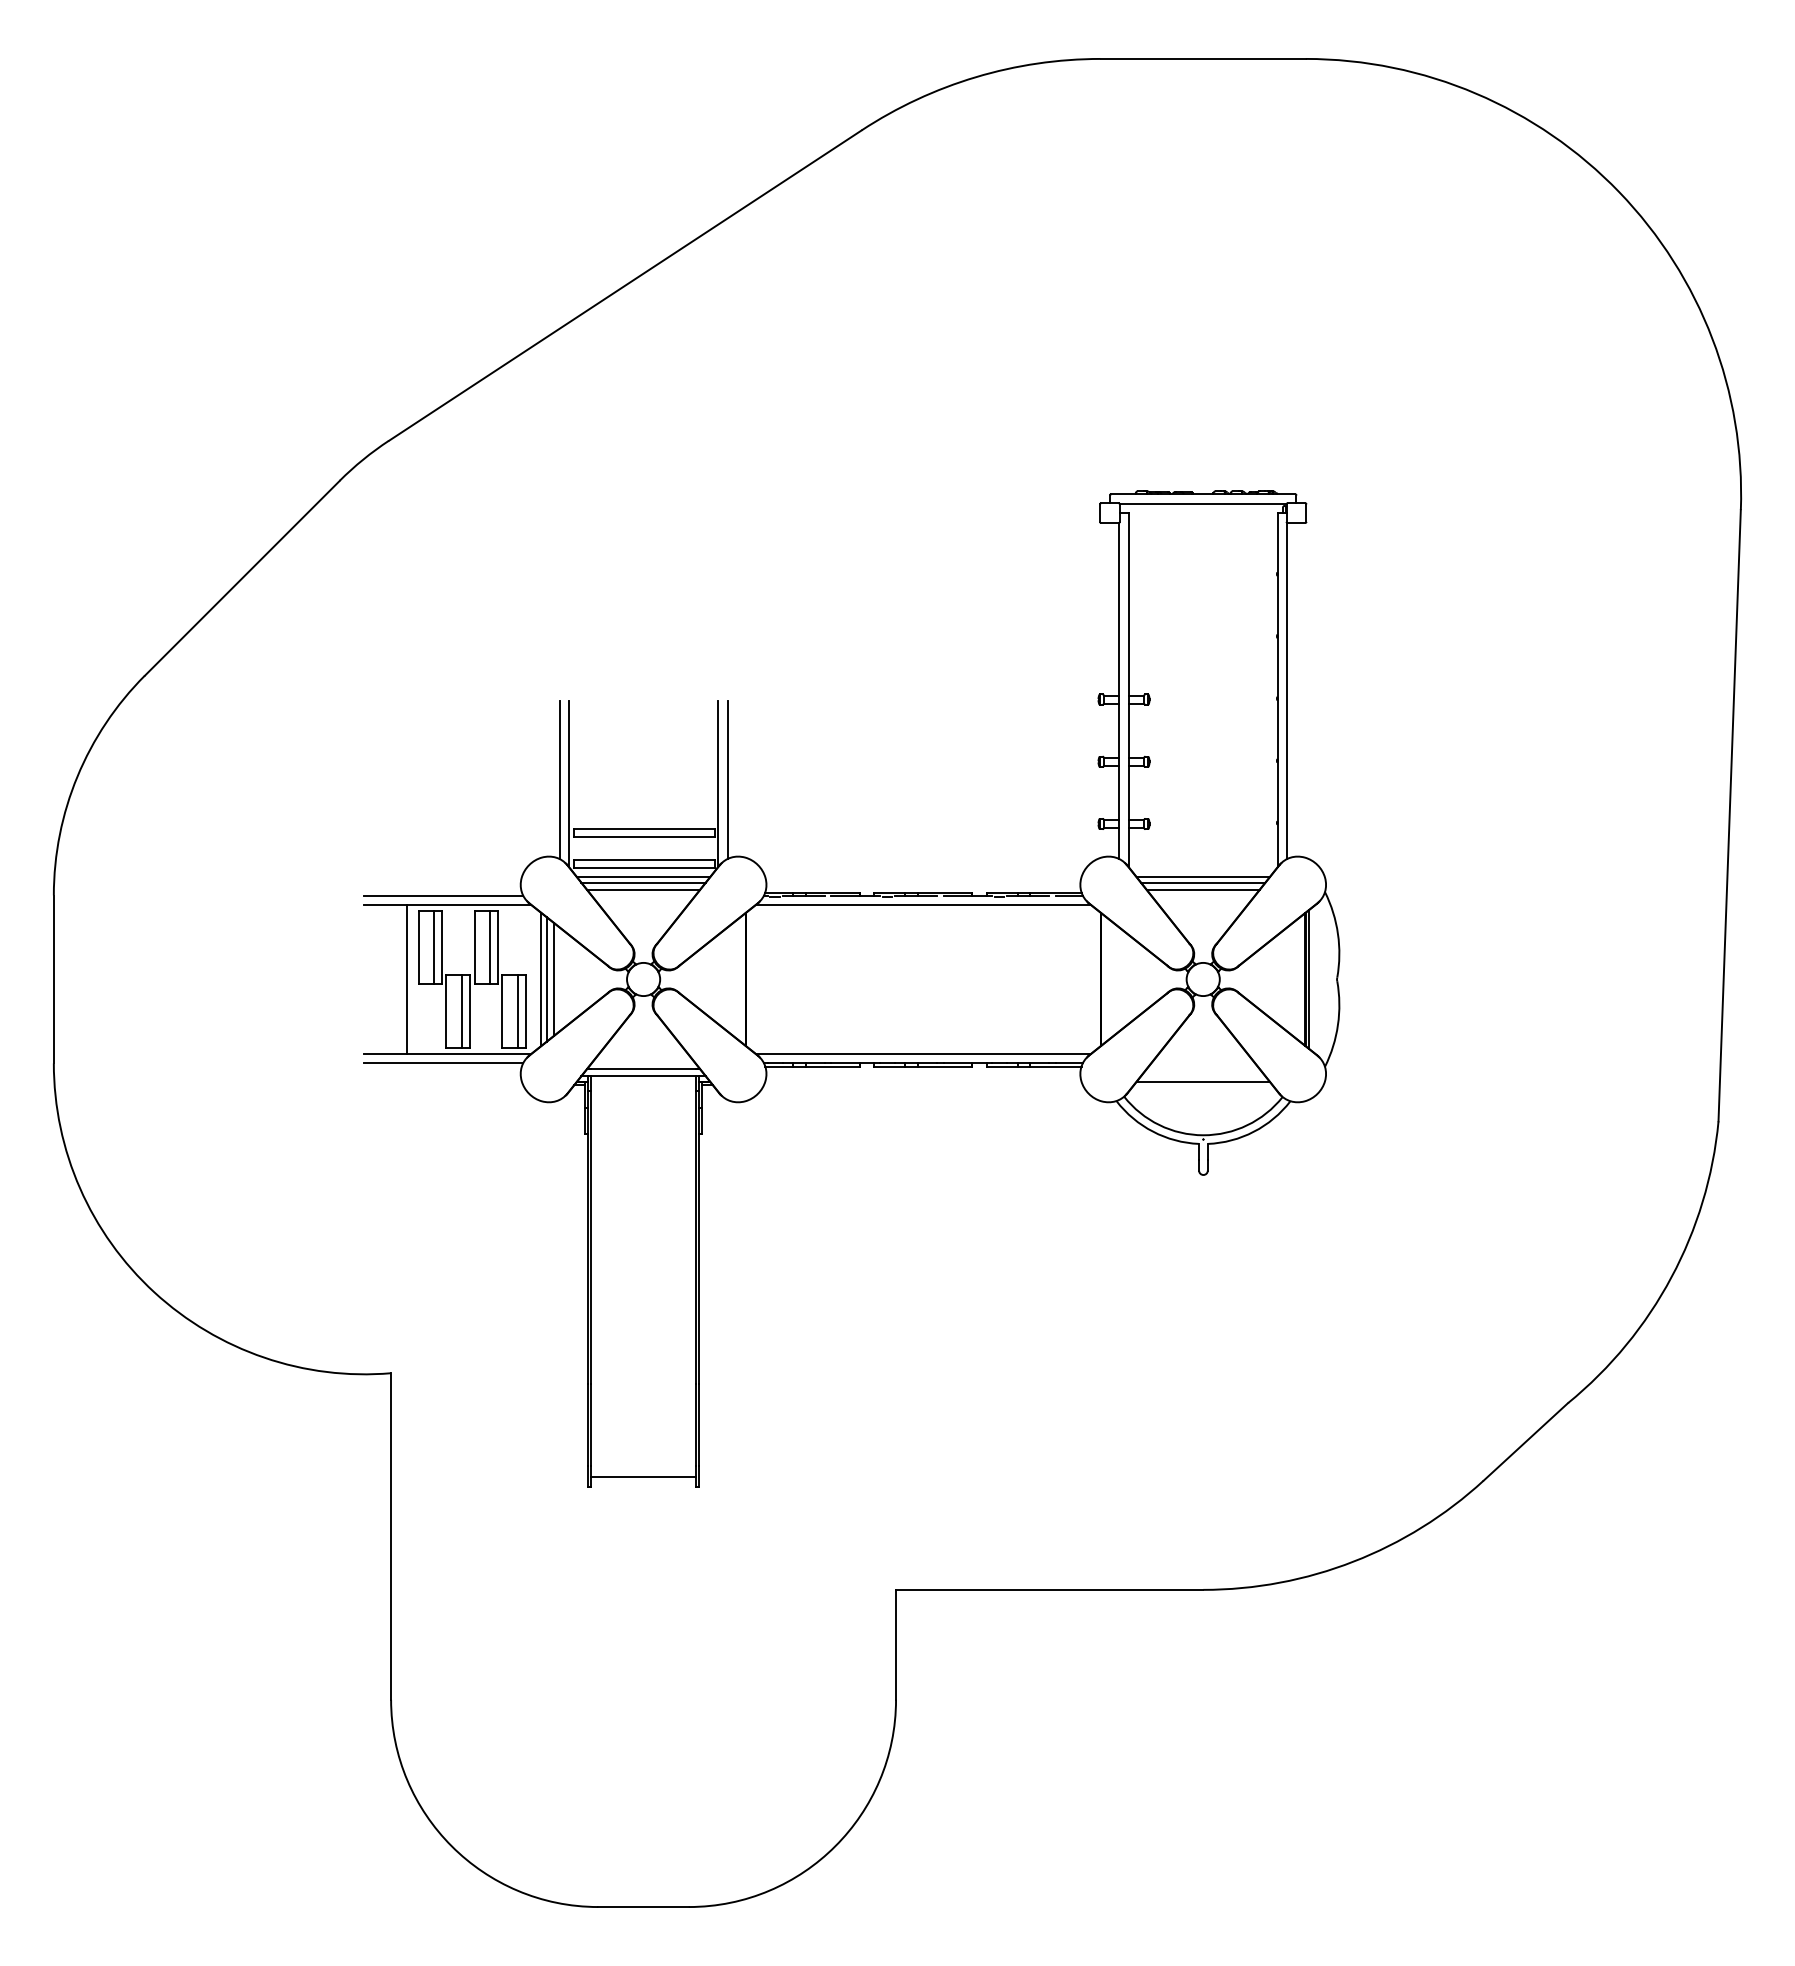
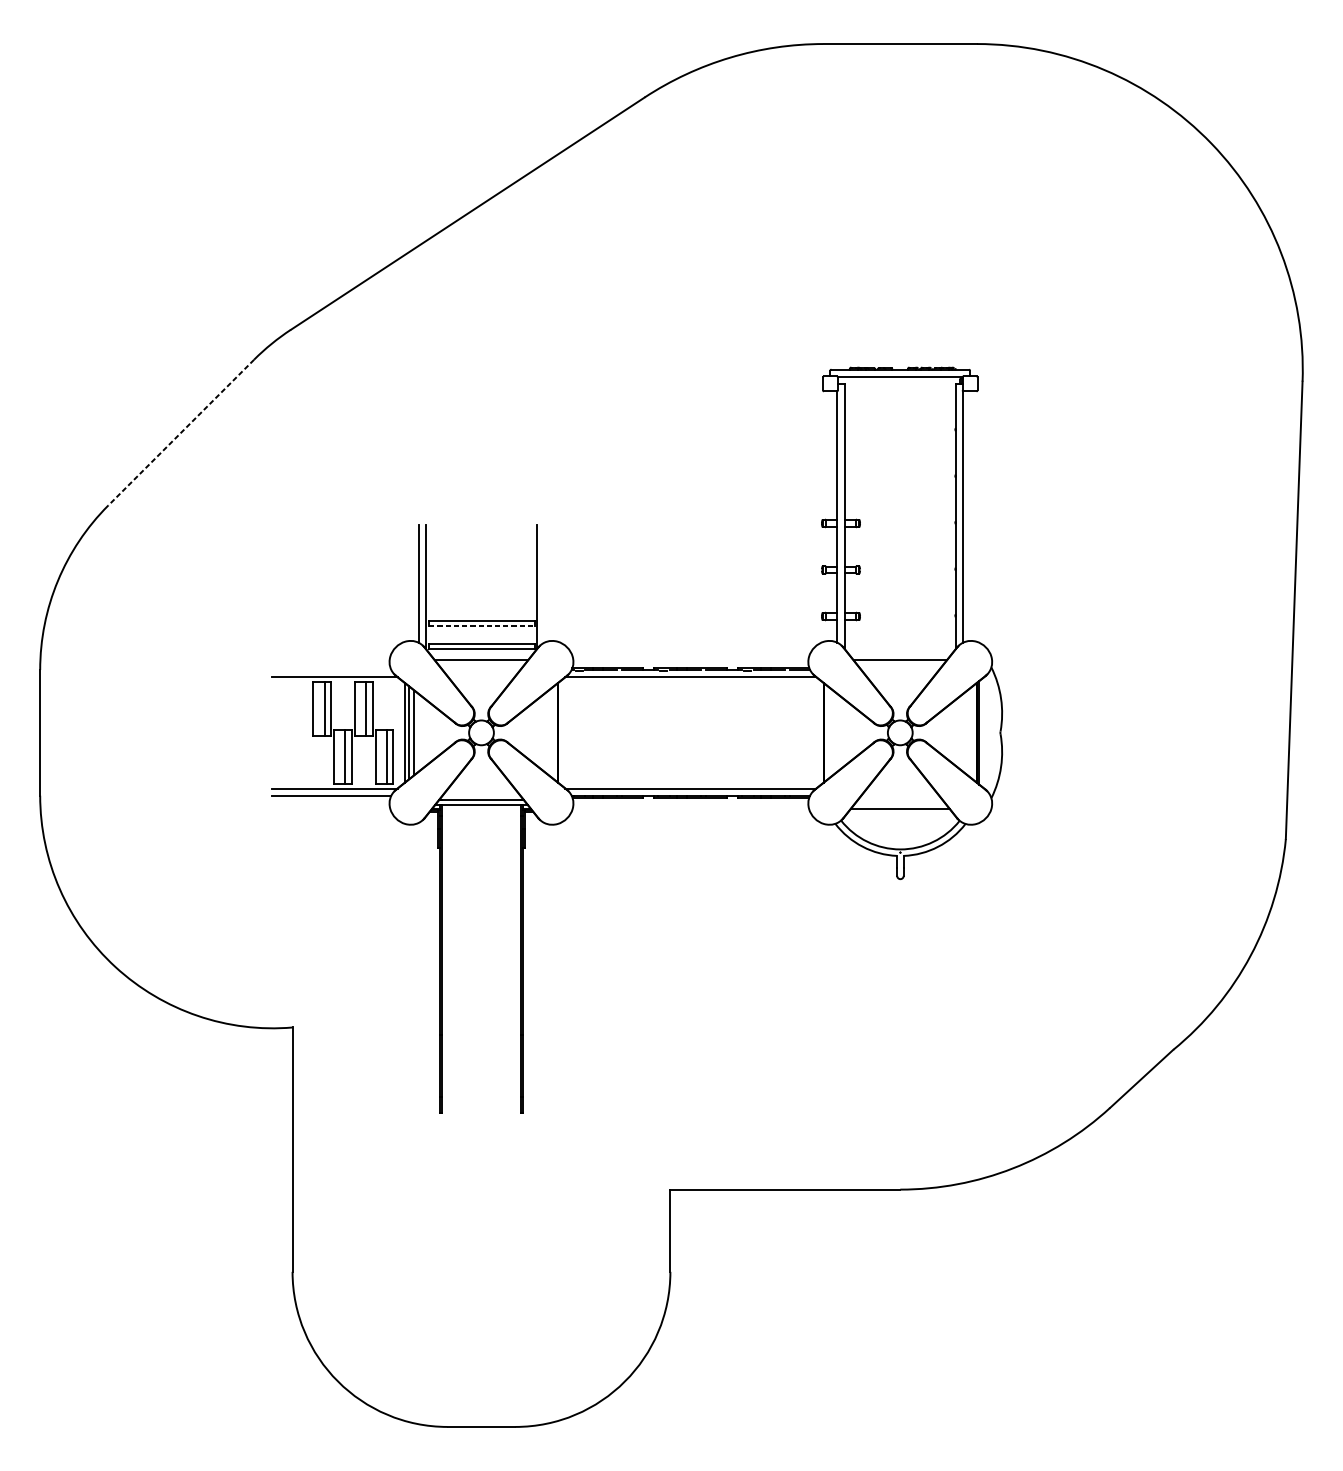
line: (242, 578) -> (181, 432), solid -> dashed
line: (727, 779) -> (544, 583), removed
line: (644, 836) -> (482, 625), solid -> dashed
line: (643, 877) -> (481, 656), removed
line: (1202, 877) -> (899, 656), removed
line: (643, 889) -> (481, 665), removed
line: (1202, 889) -> (899, 665), removed
line: (443, 895) -> (331, 670), removed
line: (406, 979) -> (304, 732), removed
line: (643, 1476) -> (481, 1104), removed

